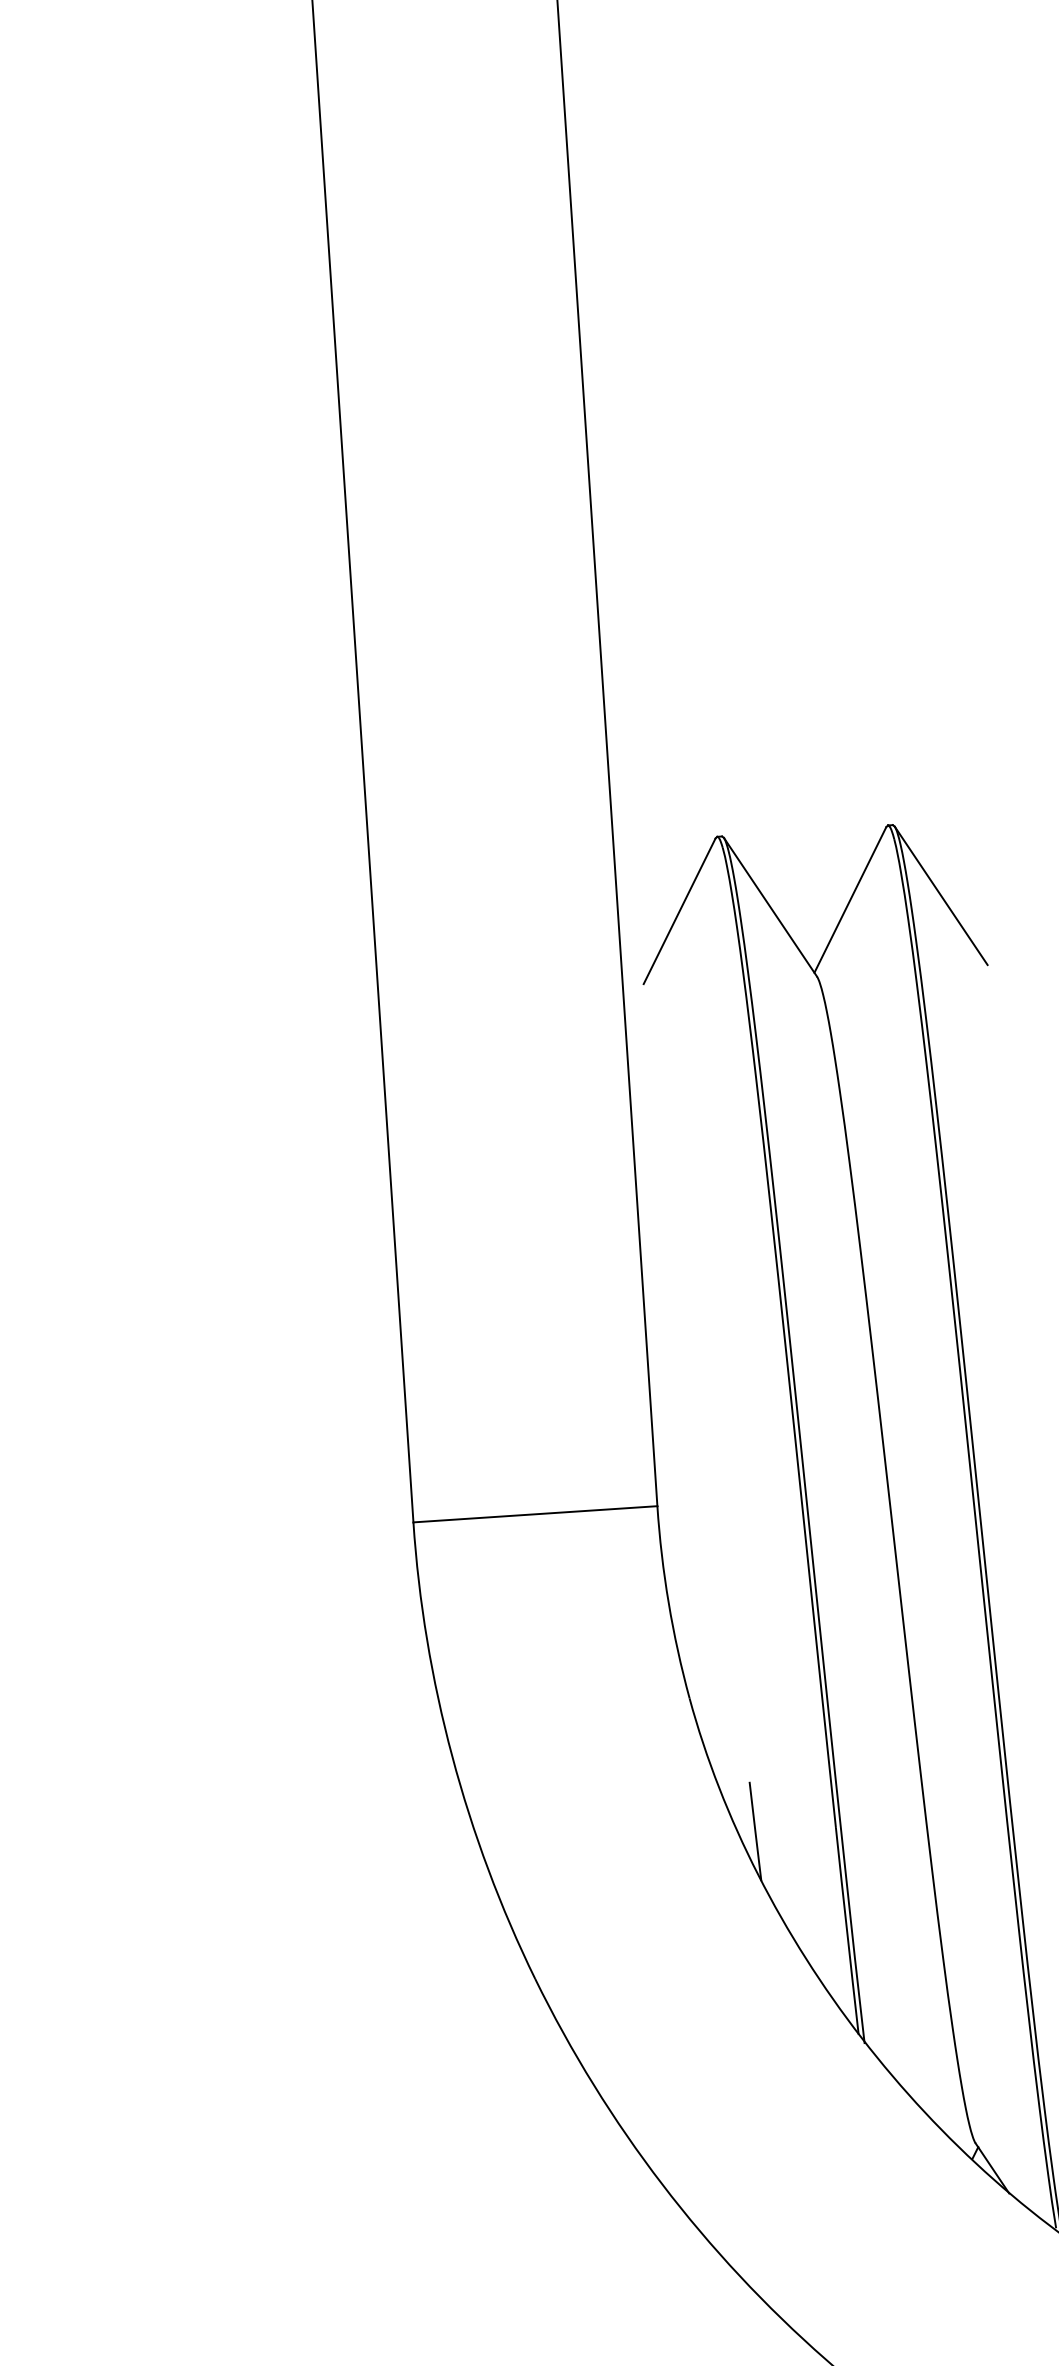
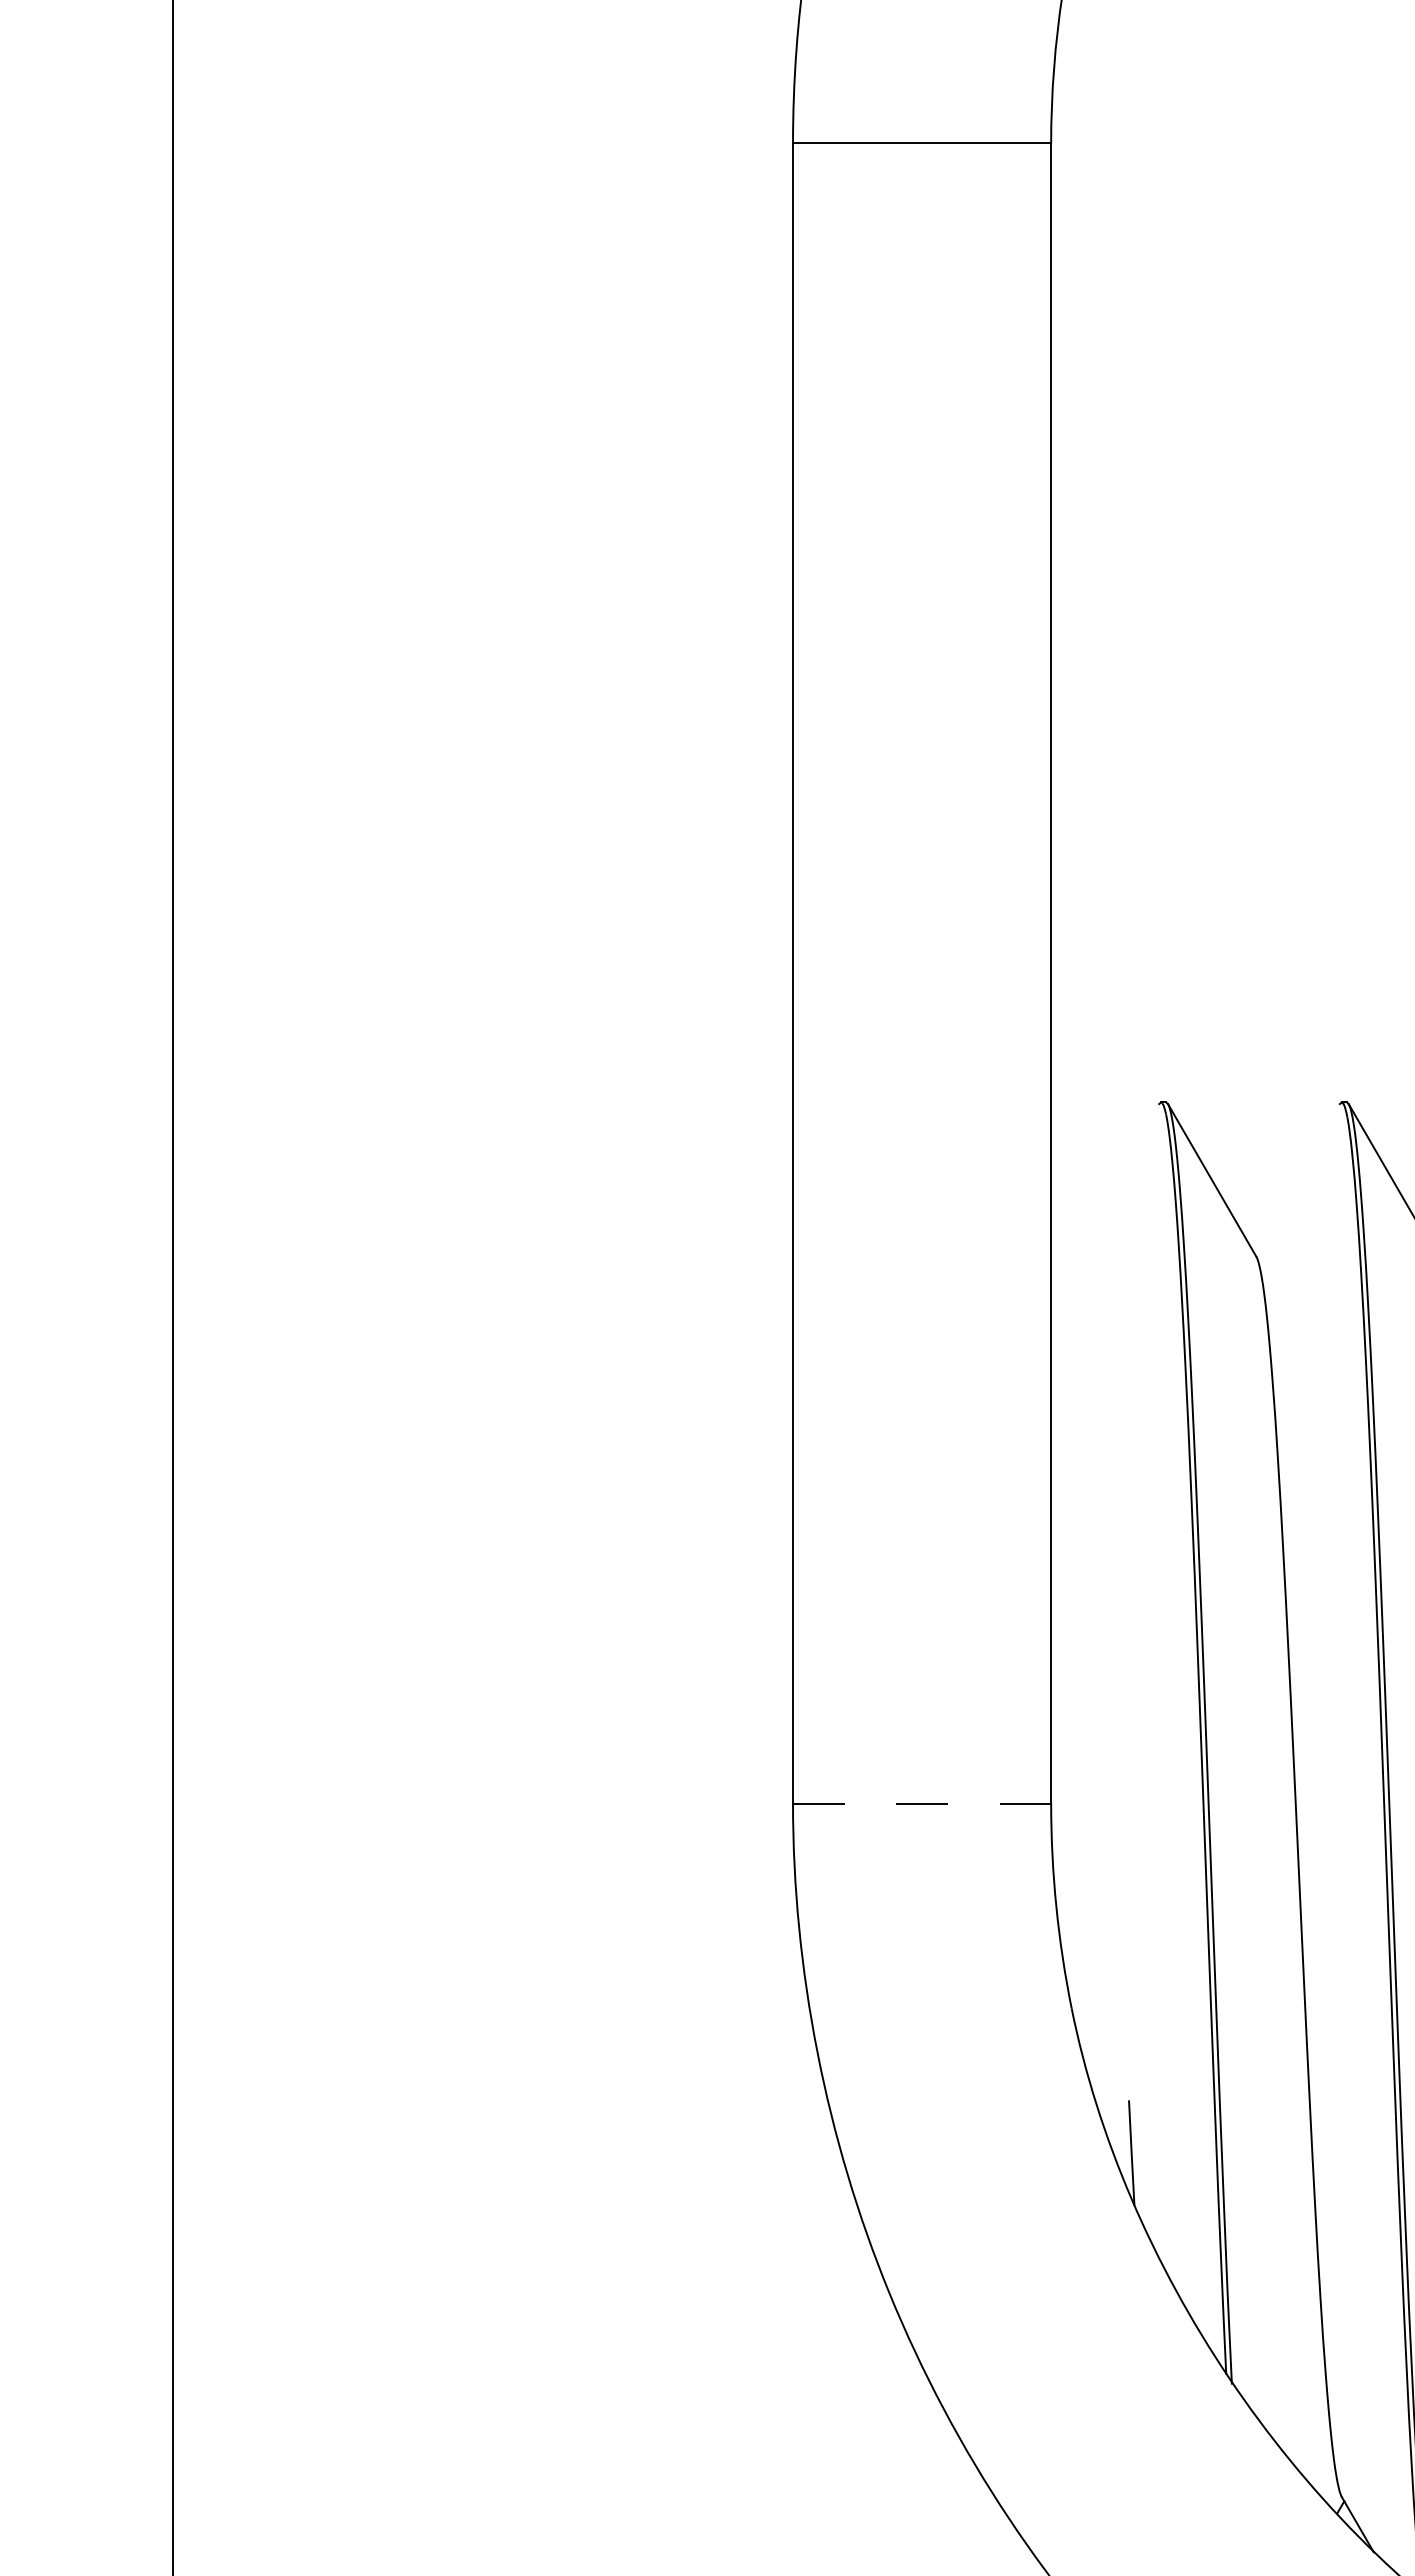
line: (850, 900) -> (1296, 1178), removed
line: (679, 911) -> (1116, 1178), removed
line: (534, 1514) -> (921, 1803), solid -> dashed

